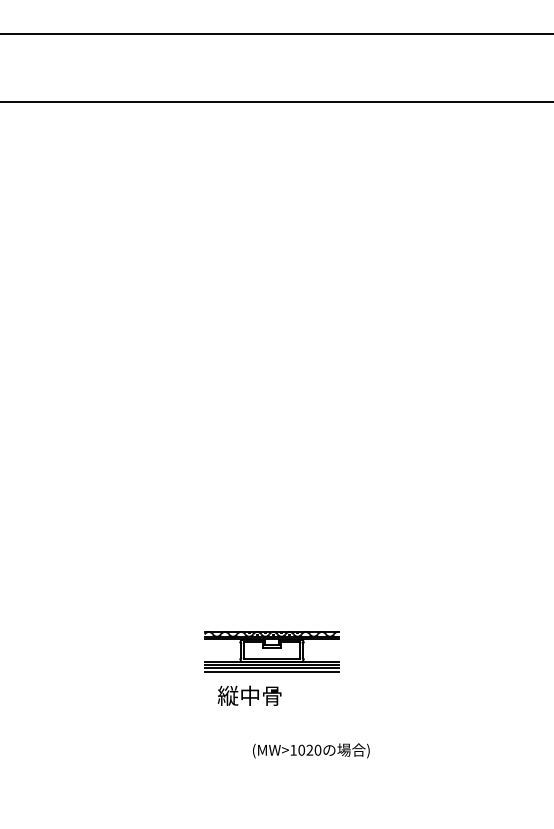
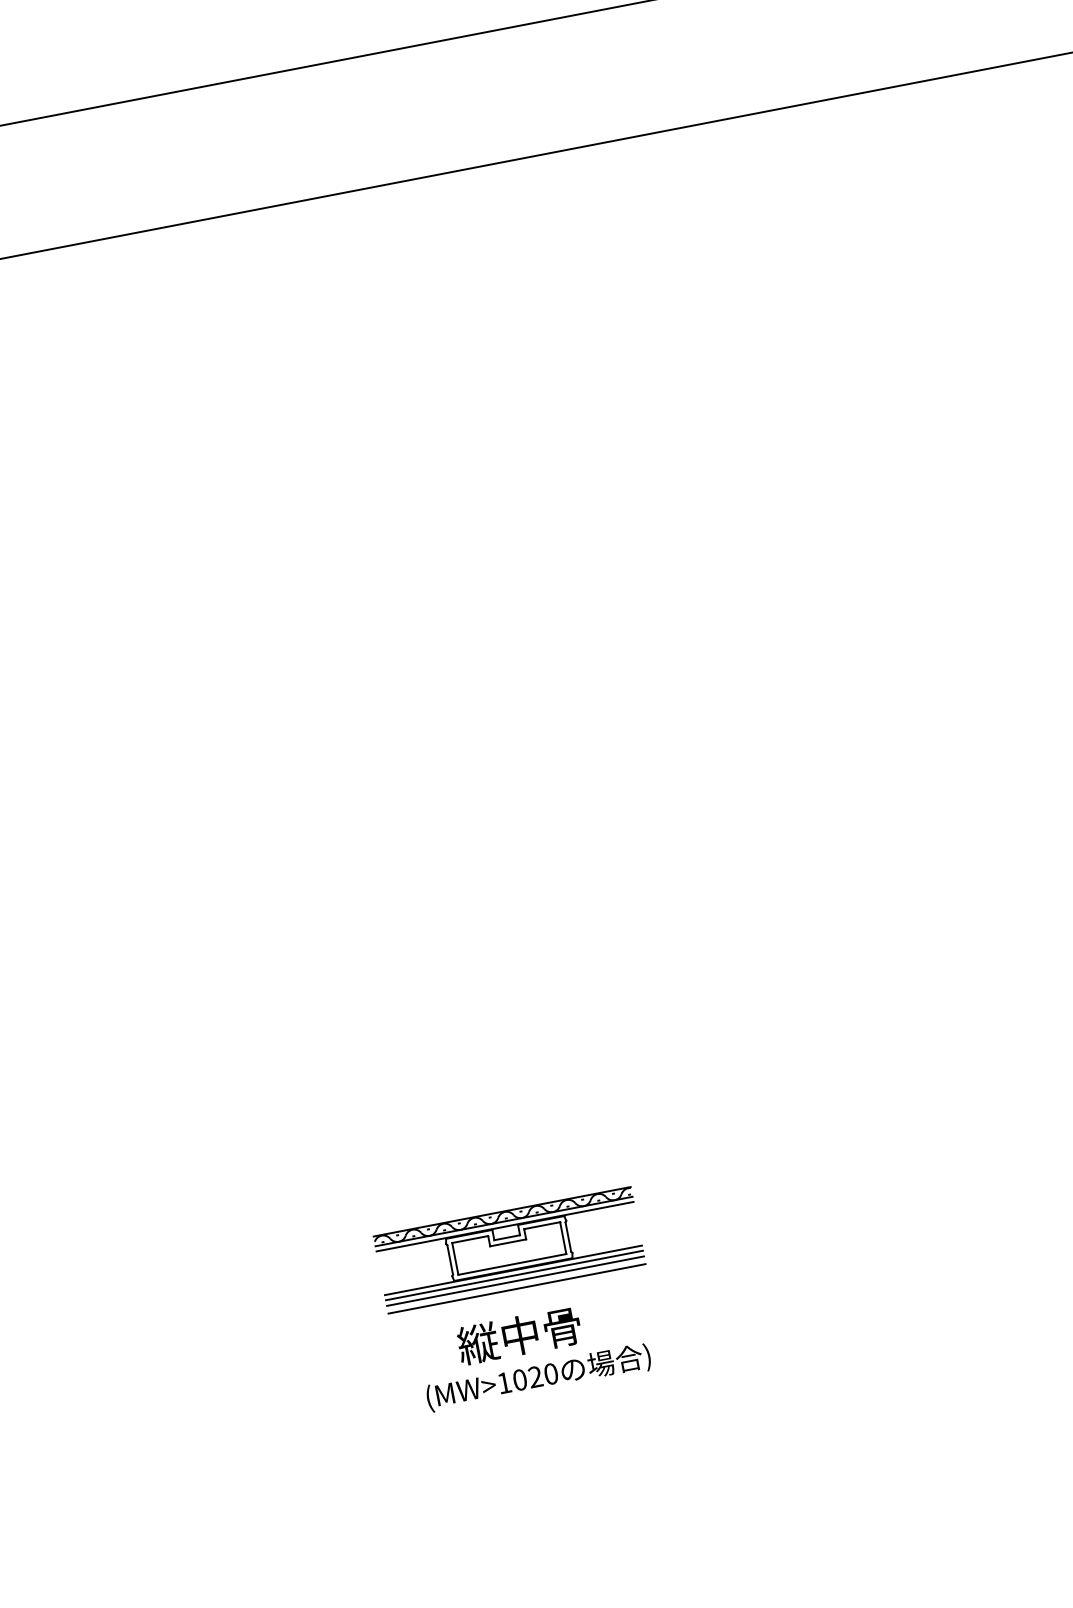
part: (271, 651) -> (508, 1250), moved
text: (311, 750) -> (538, 1376), moved

